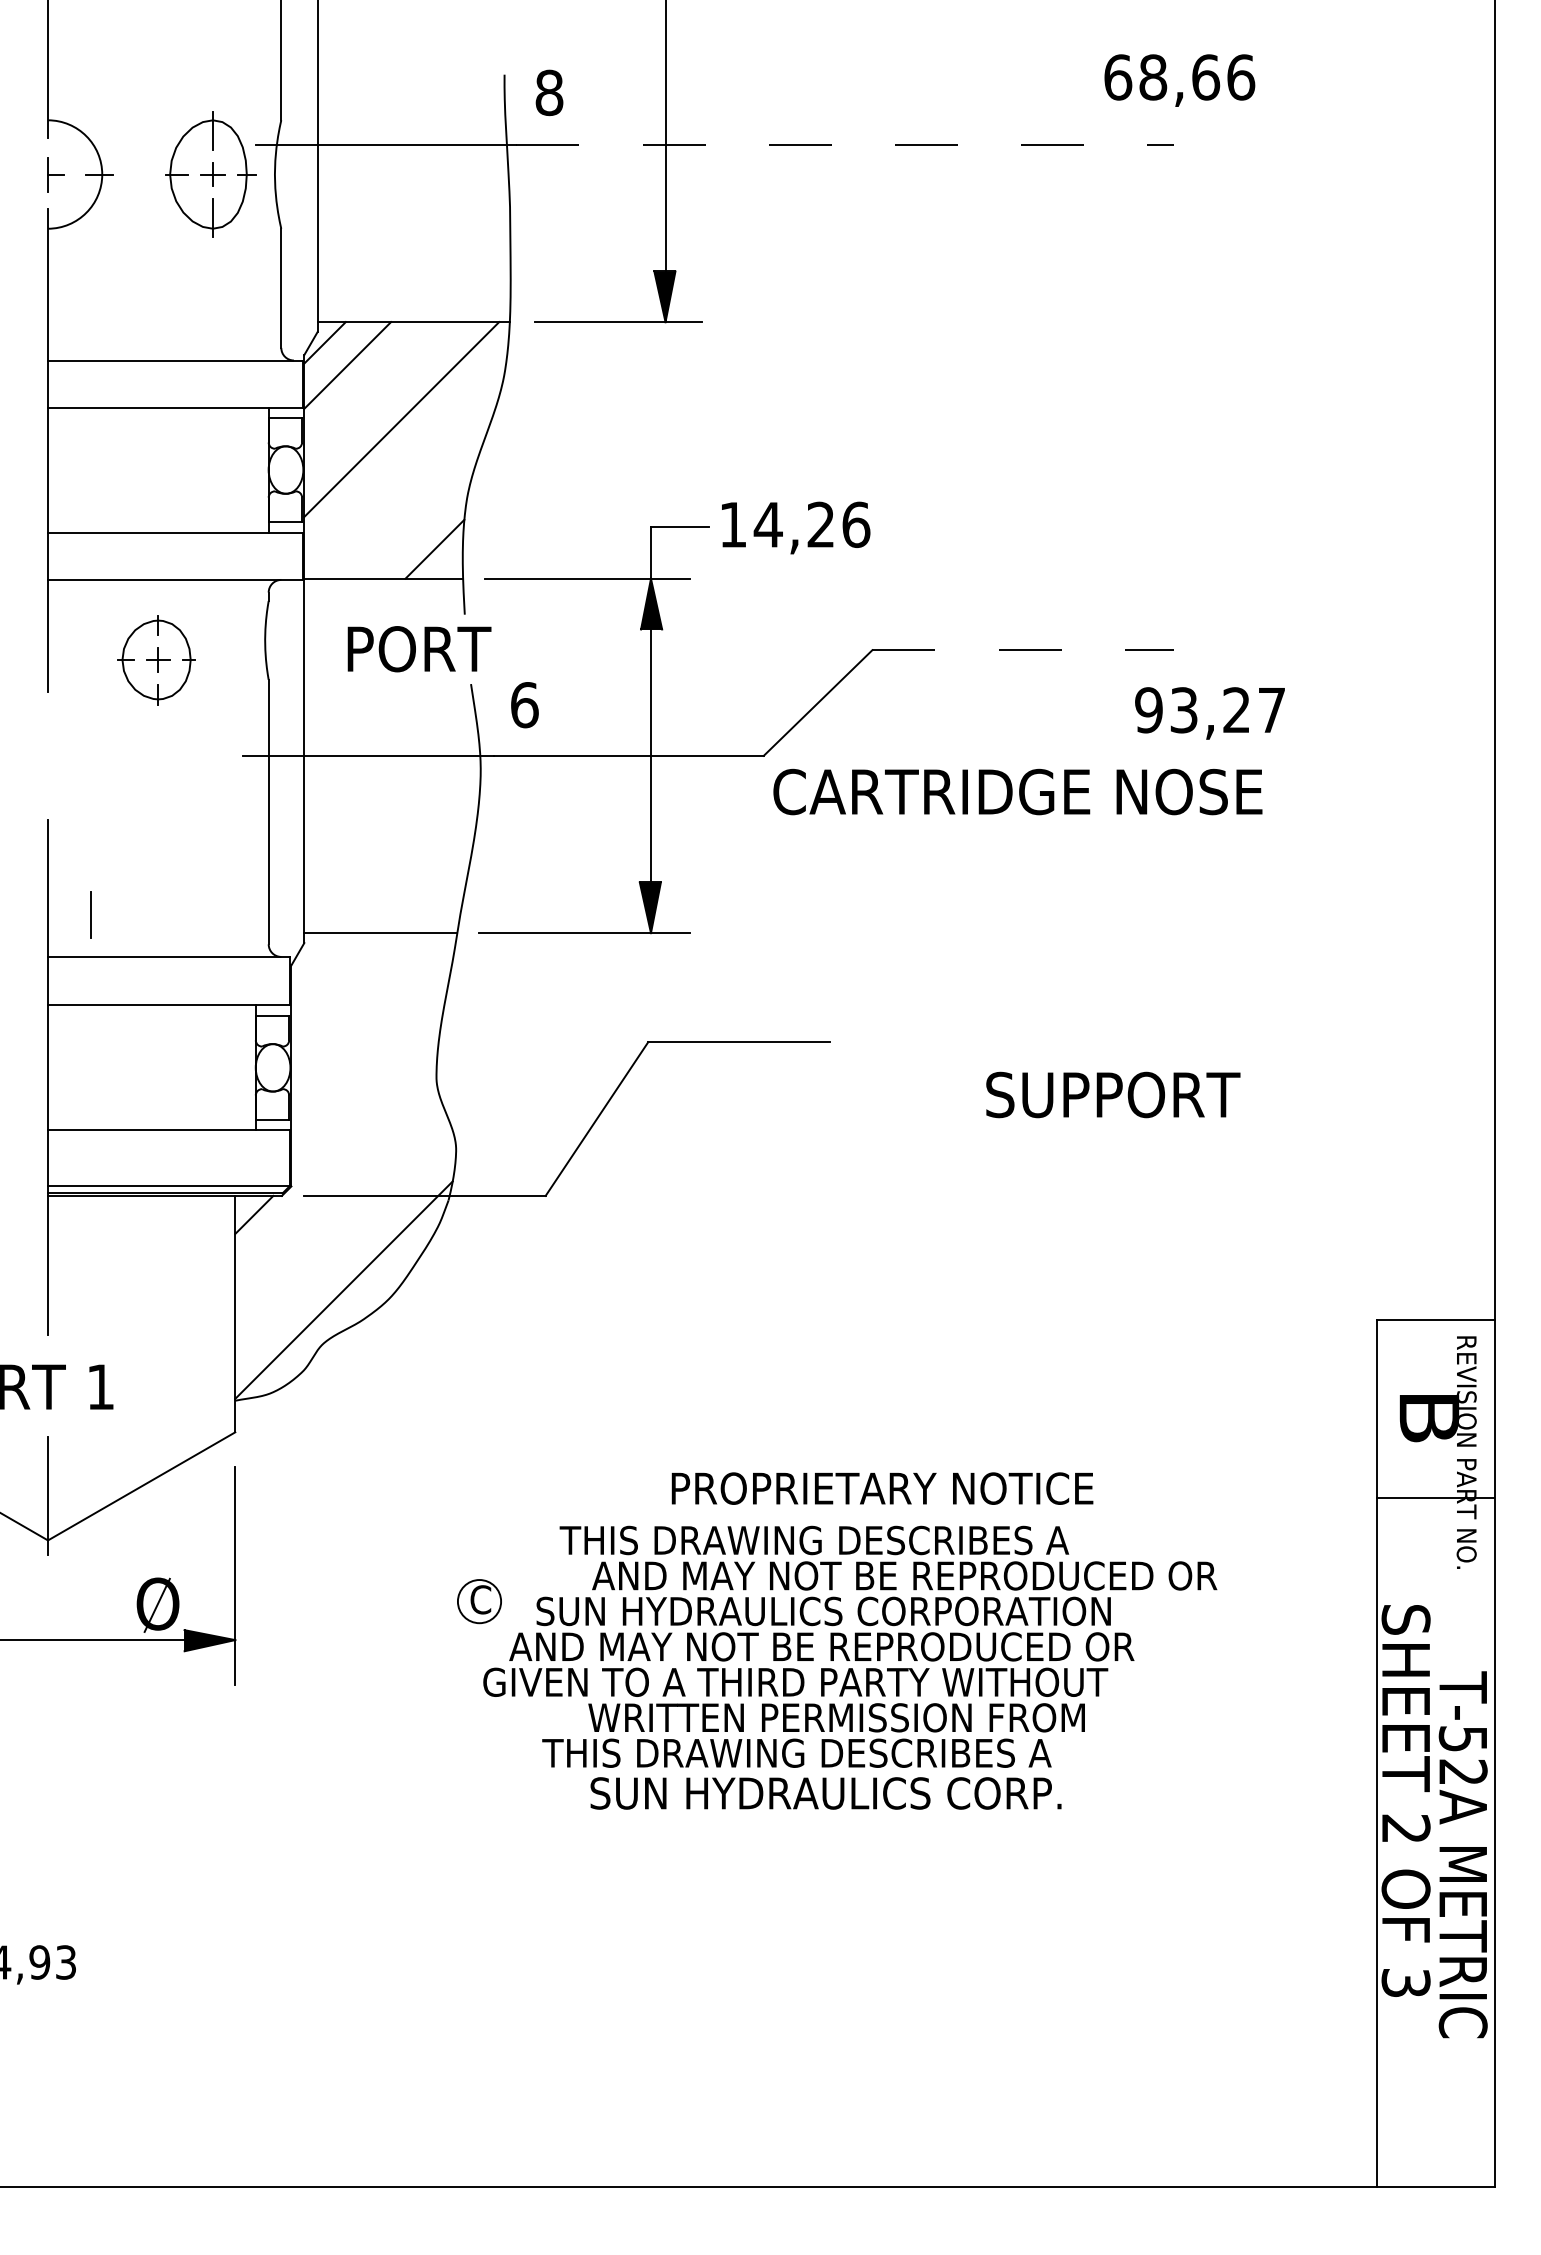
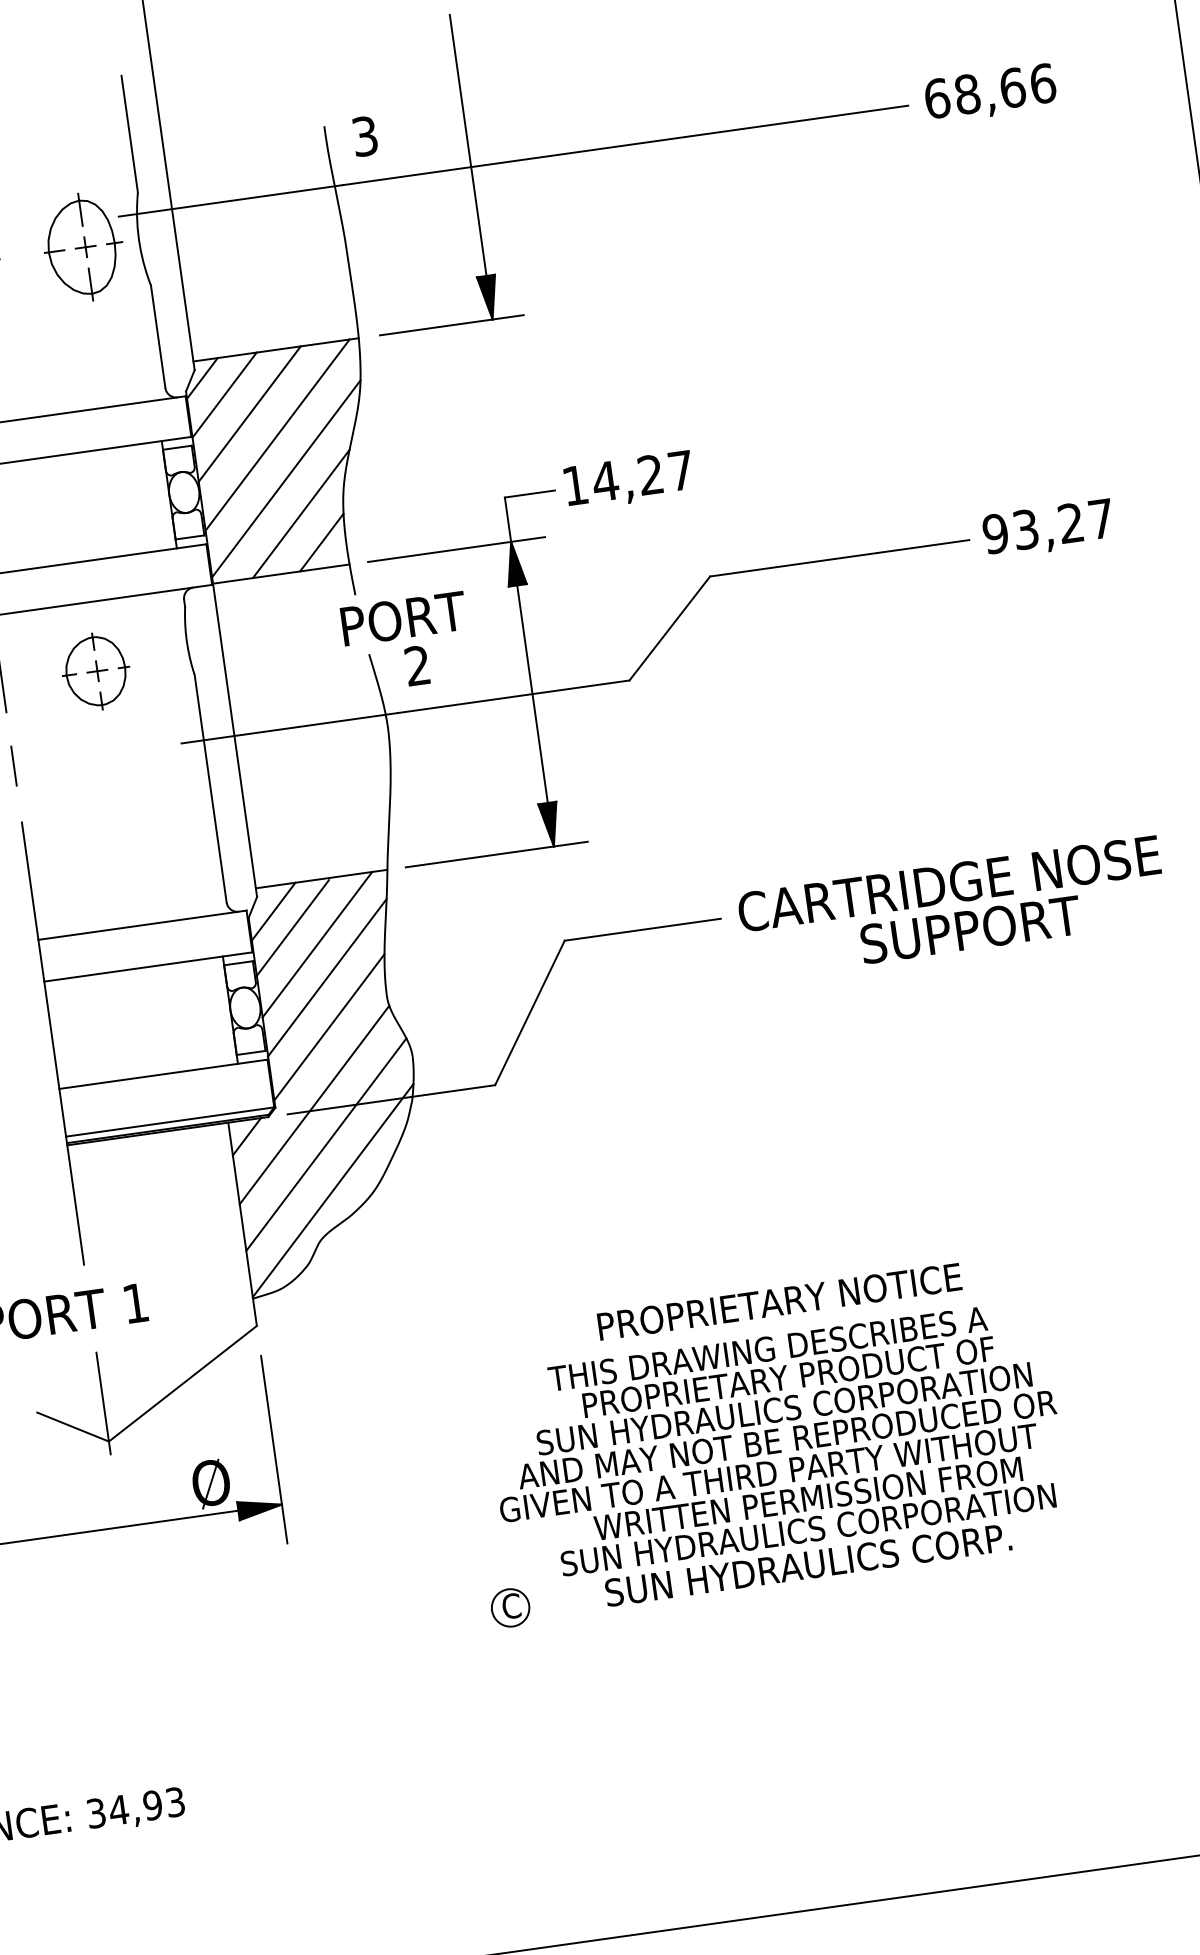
text: (1179, 80) -> (990, 93), moved
text: (549, 92) -> (365, 136), 8 -> 3
line: (845, 144) -> (625, 145), dashed -> solid
line: (373, 391) -> (249, 414), added
line: (404, 470) -> (286, 478), added
line: (415, 512) -> (300, 513), added
text: (856, 524) -> (681, 470), 14,26 -> 14,27
text: (419, 649) -> (404, 618), moved
line: (1023, 650) -> (840, 558), dashed -> solid
text: (524, 705) -> (417, 666), 6 -> 2
text: (1209, 713) -> (1048, 529), moved
text: (1017, 791) -> (948, 883), moved
line: (90, 914) -> (13, 765), moved
line: (320, 962) -> (273, 911), added
line: (340, 984) -> (293, 928), added
line: (365, 1007) -> (317, 944), added
line: (371, 1046) -> (327, 977), added
line: (365, 1102) -> (328, 1026), added
line: (336, 1189) -> (314, 1104), added
line: (343, 1236) -> (326, 1144), added
text: (882, 1488) -> (779, 1301), moved
text: (904, 1575) -> (849, 1368), AND MAY NOT BE REPRODUCED OR -> PROPRIETARY PRODUCT OF
part: (479, 1601) -> (510, 1607), moved
text: (830, 1752) -> (807, 1529), THIS DRAWING DESCRIBES A -> SUN HYDRAULICS CORPORATION

